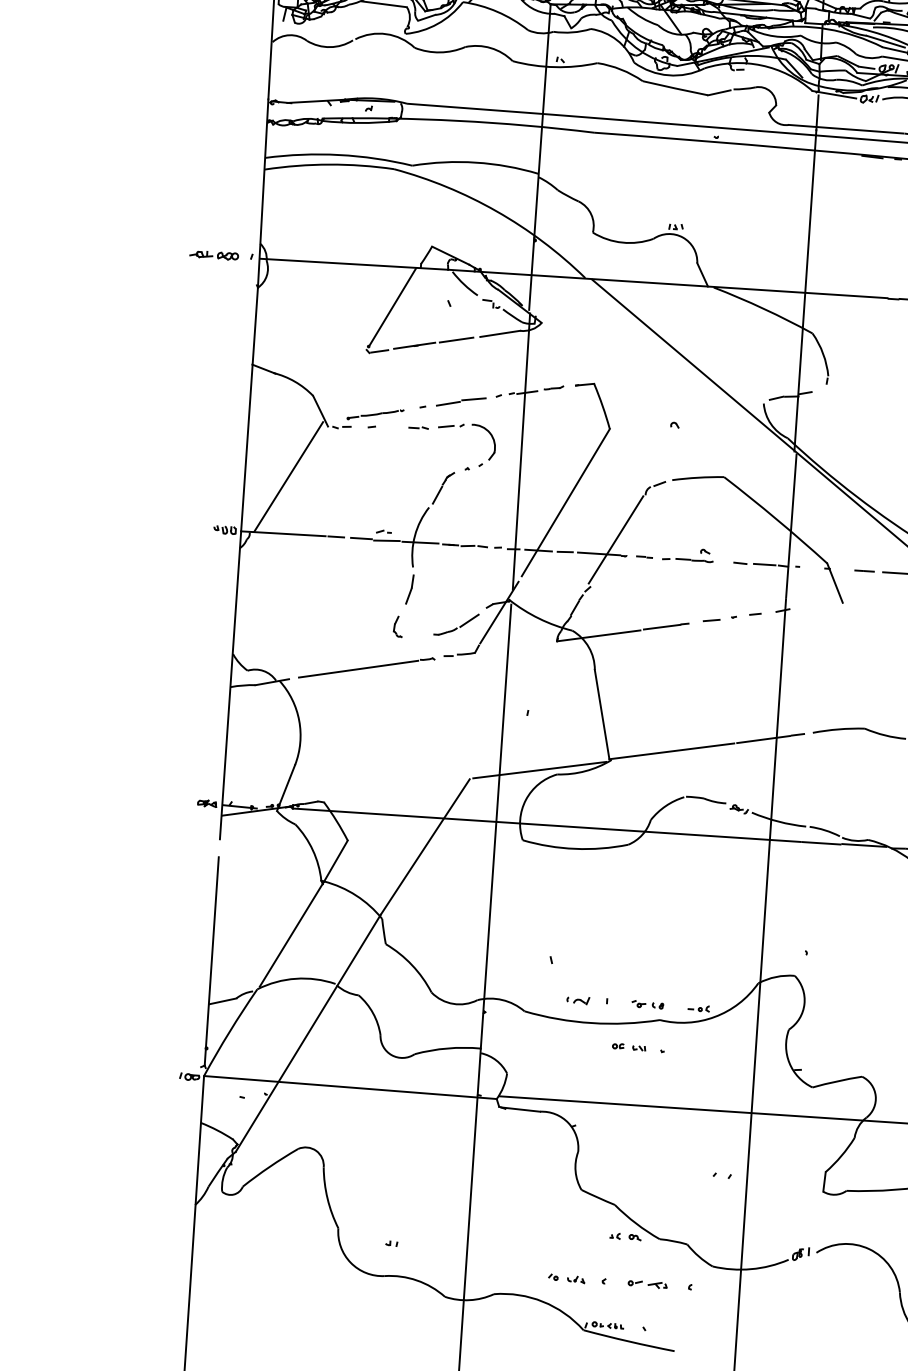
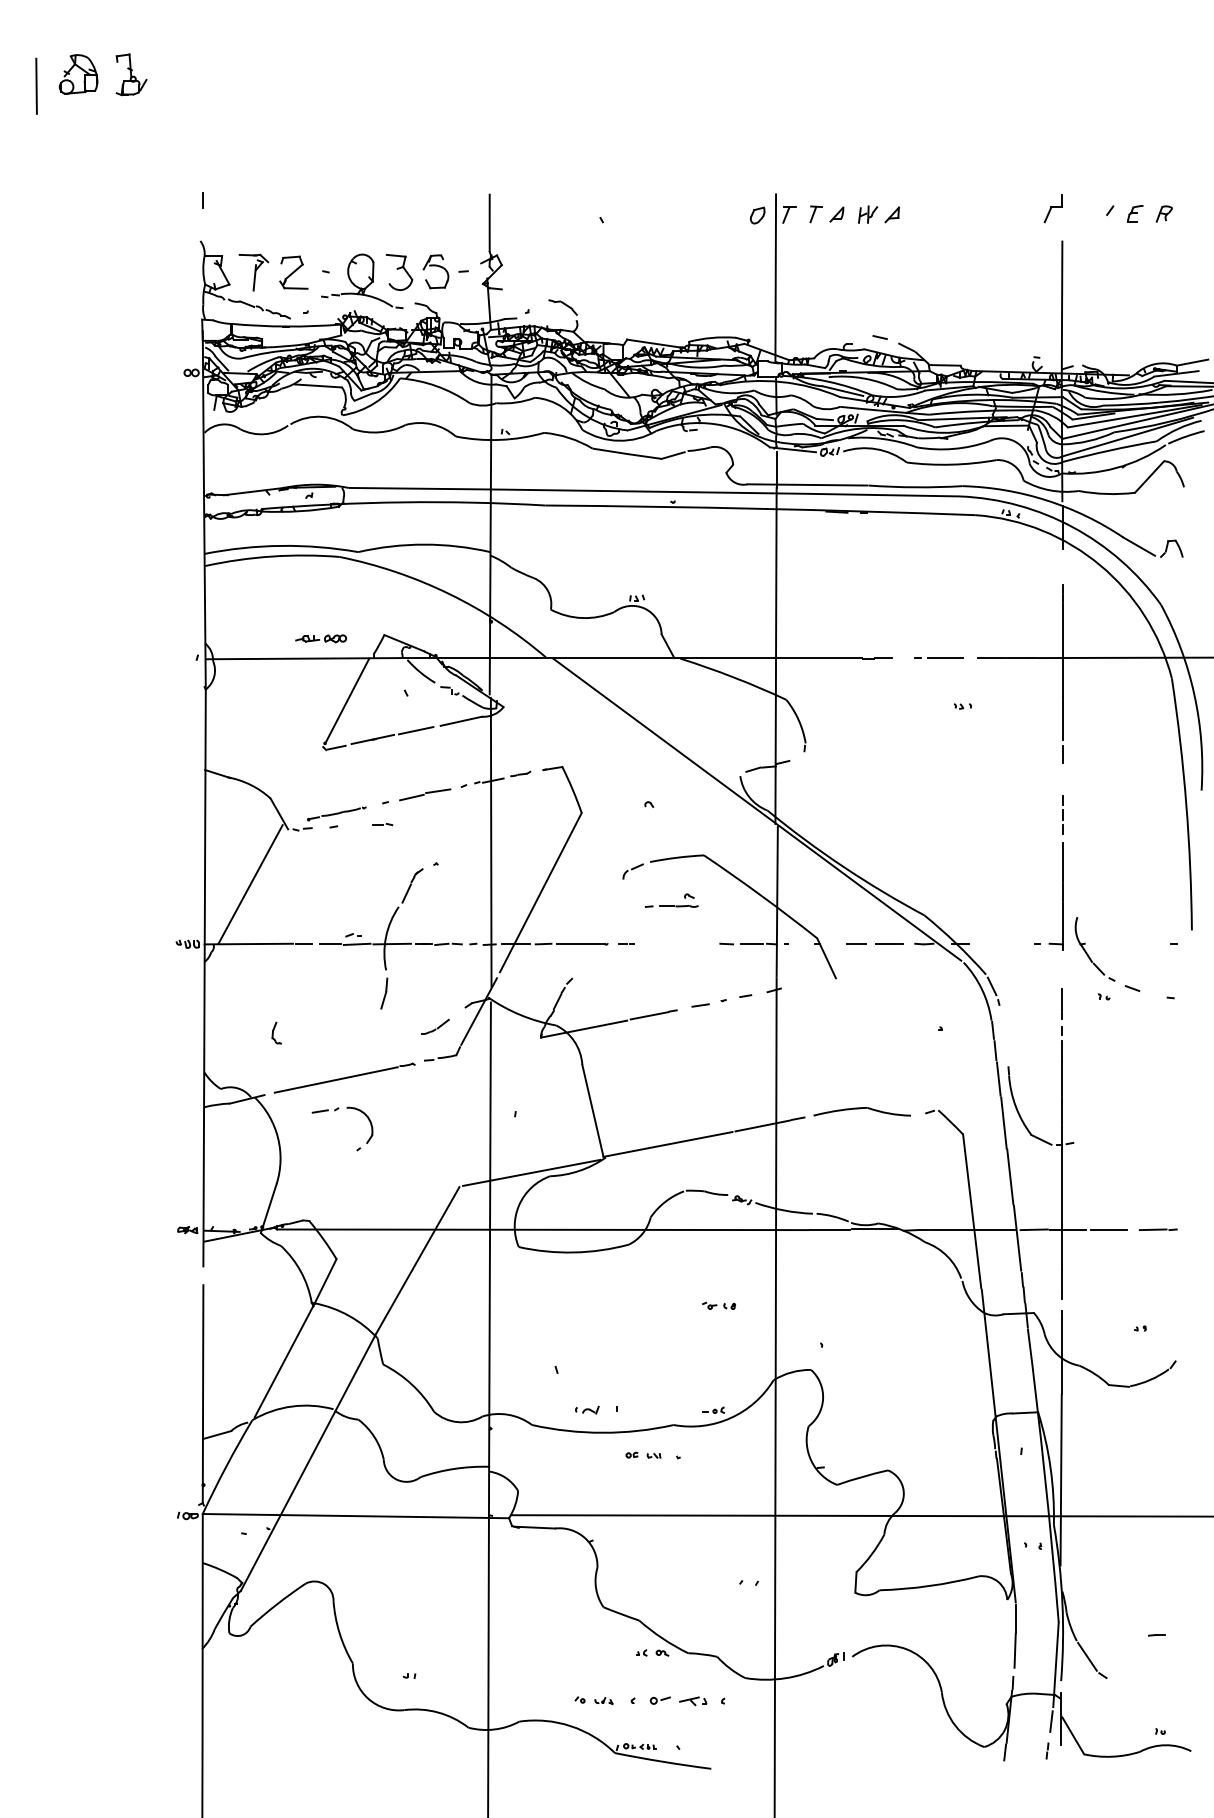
part: (213, 255) -> (320, 638), moved
part: (460, 427) -> (335, 1111), moved
line: (615, 539) -> (595, 927), removed
part: (687, 554) -> (671, 900), moved
part: (456, 624) -> (435, 1026), size x0.6
part: (398, 626) -> (276, 1032), moved
part: (647, 1004) -> (718, 1305), moved
part: (647, 1284) -> (678, 1701), size x1.4

